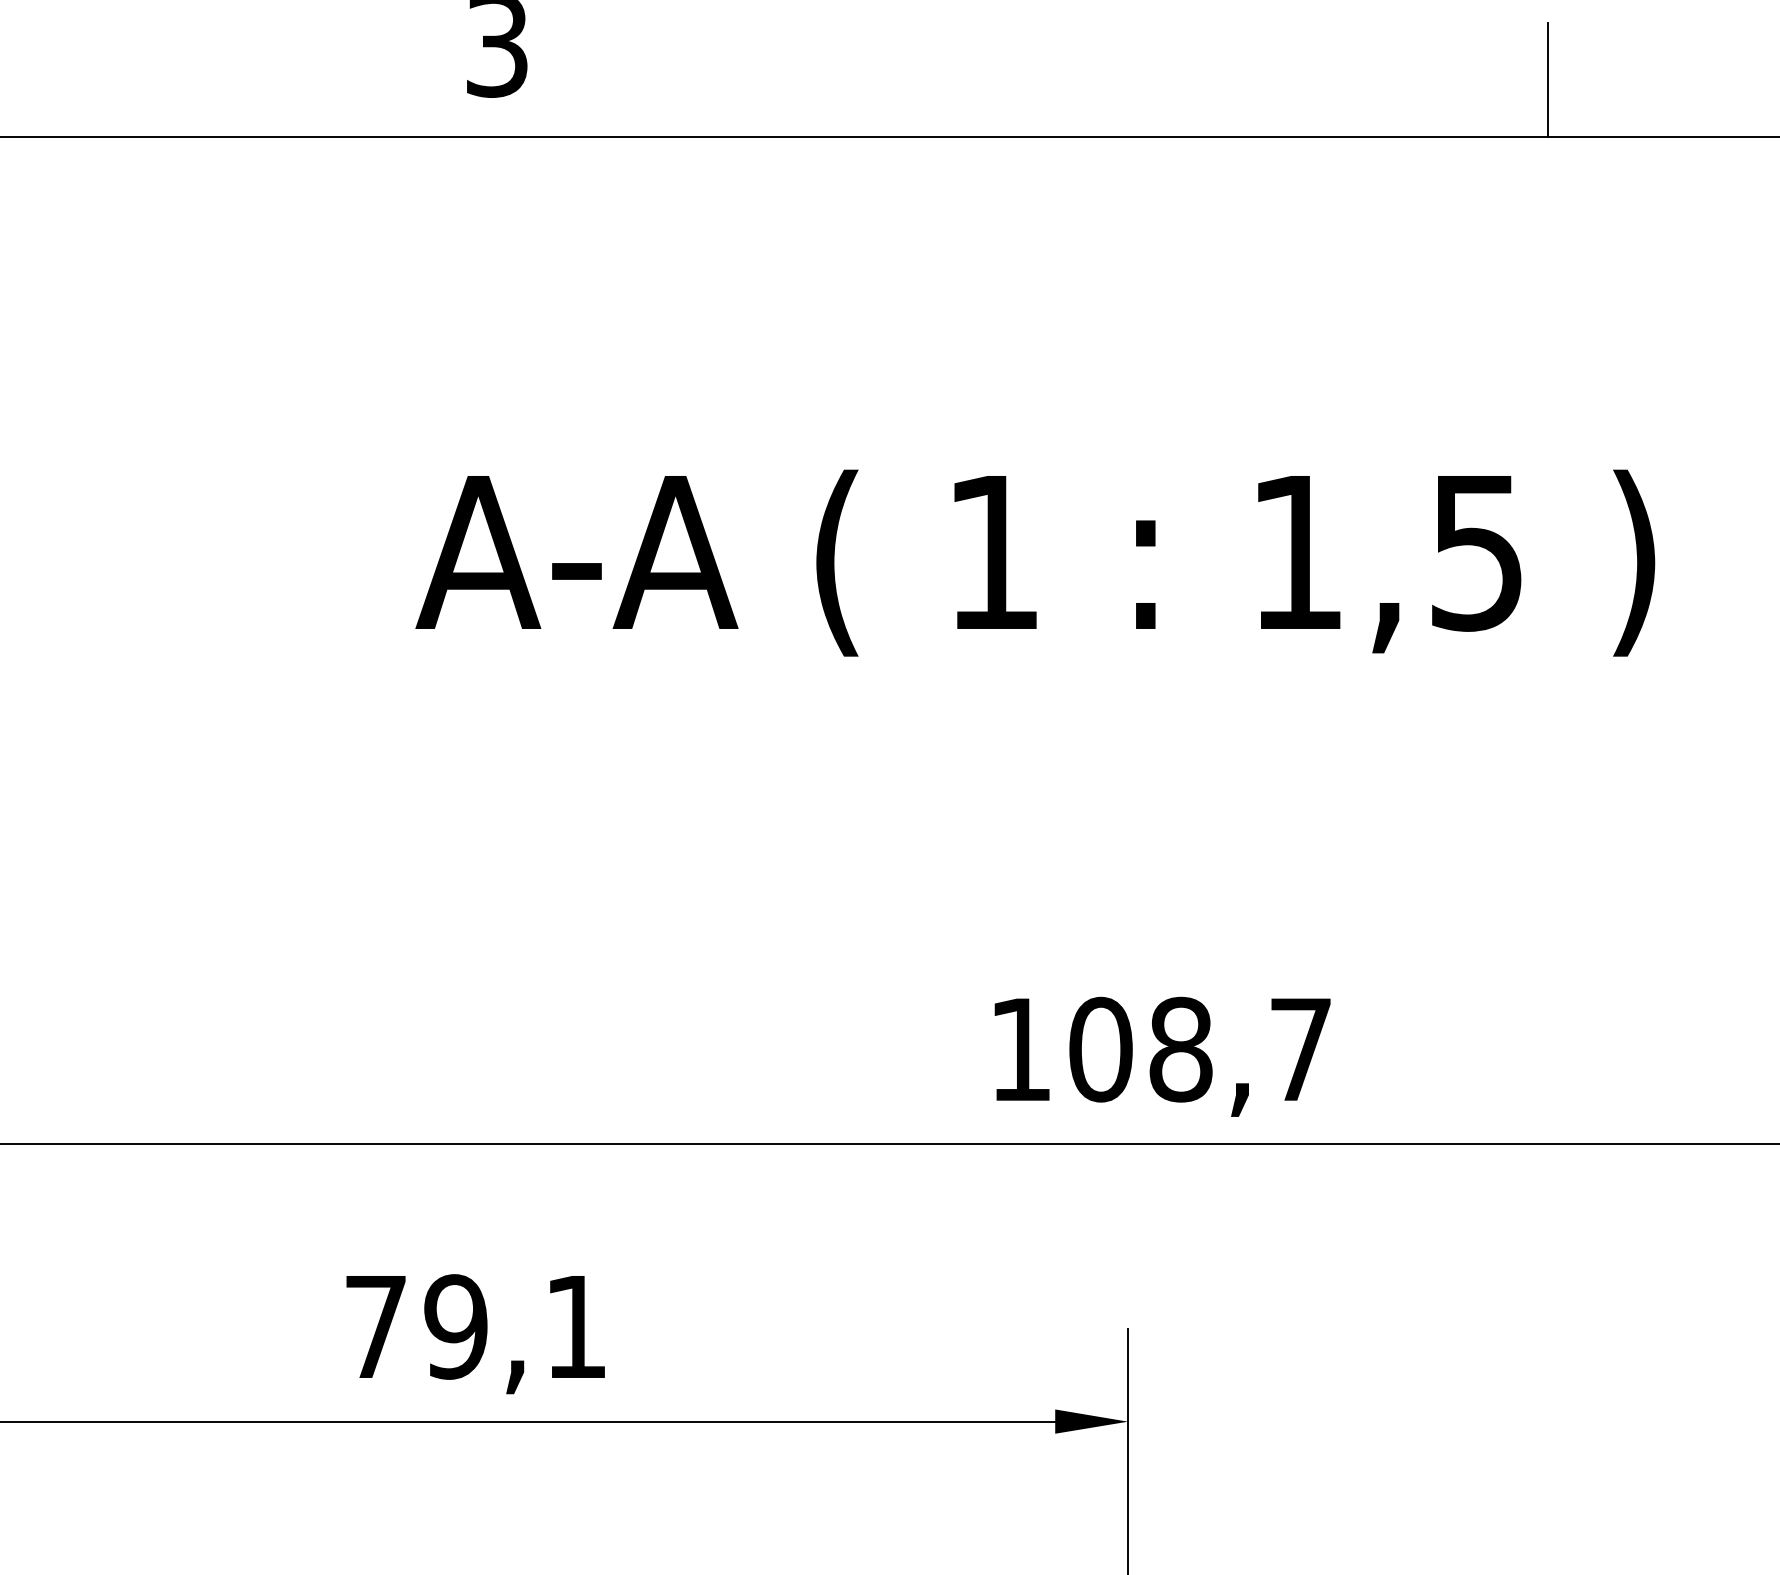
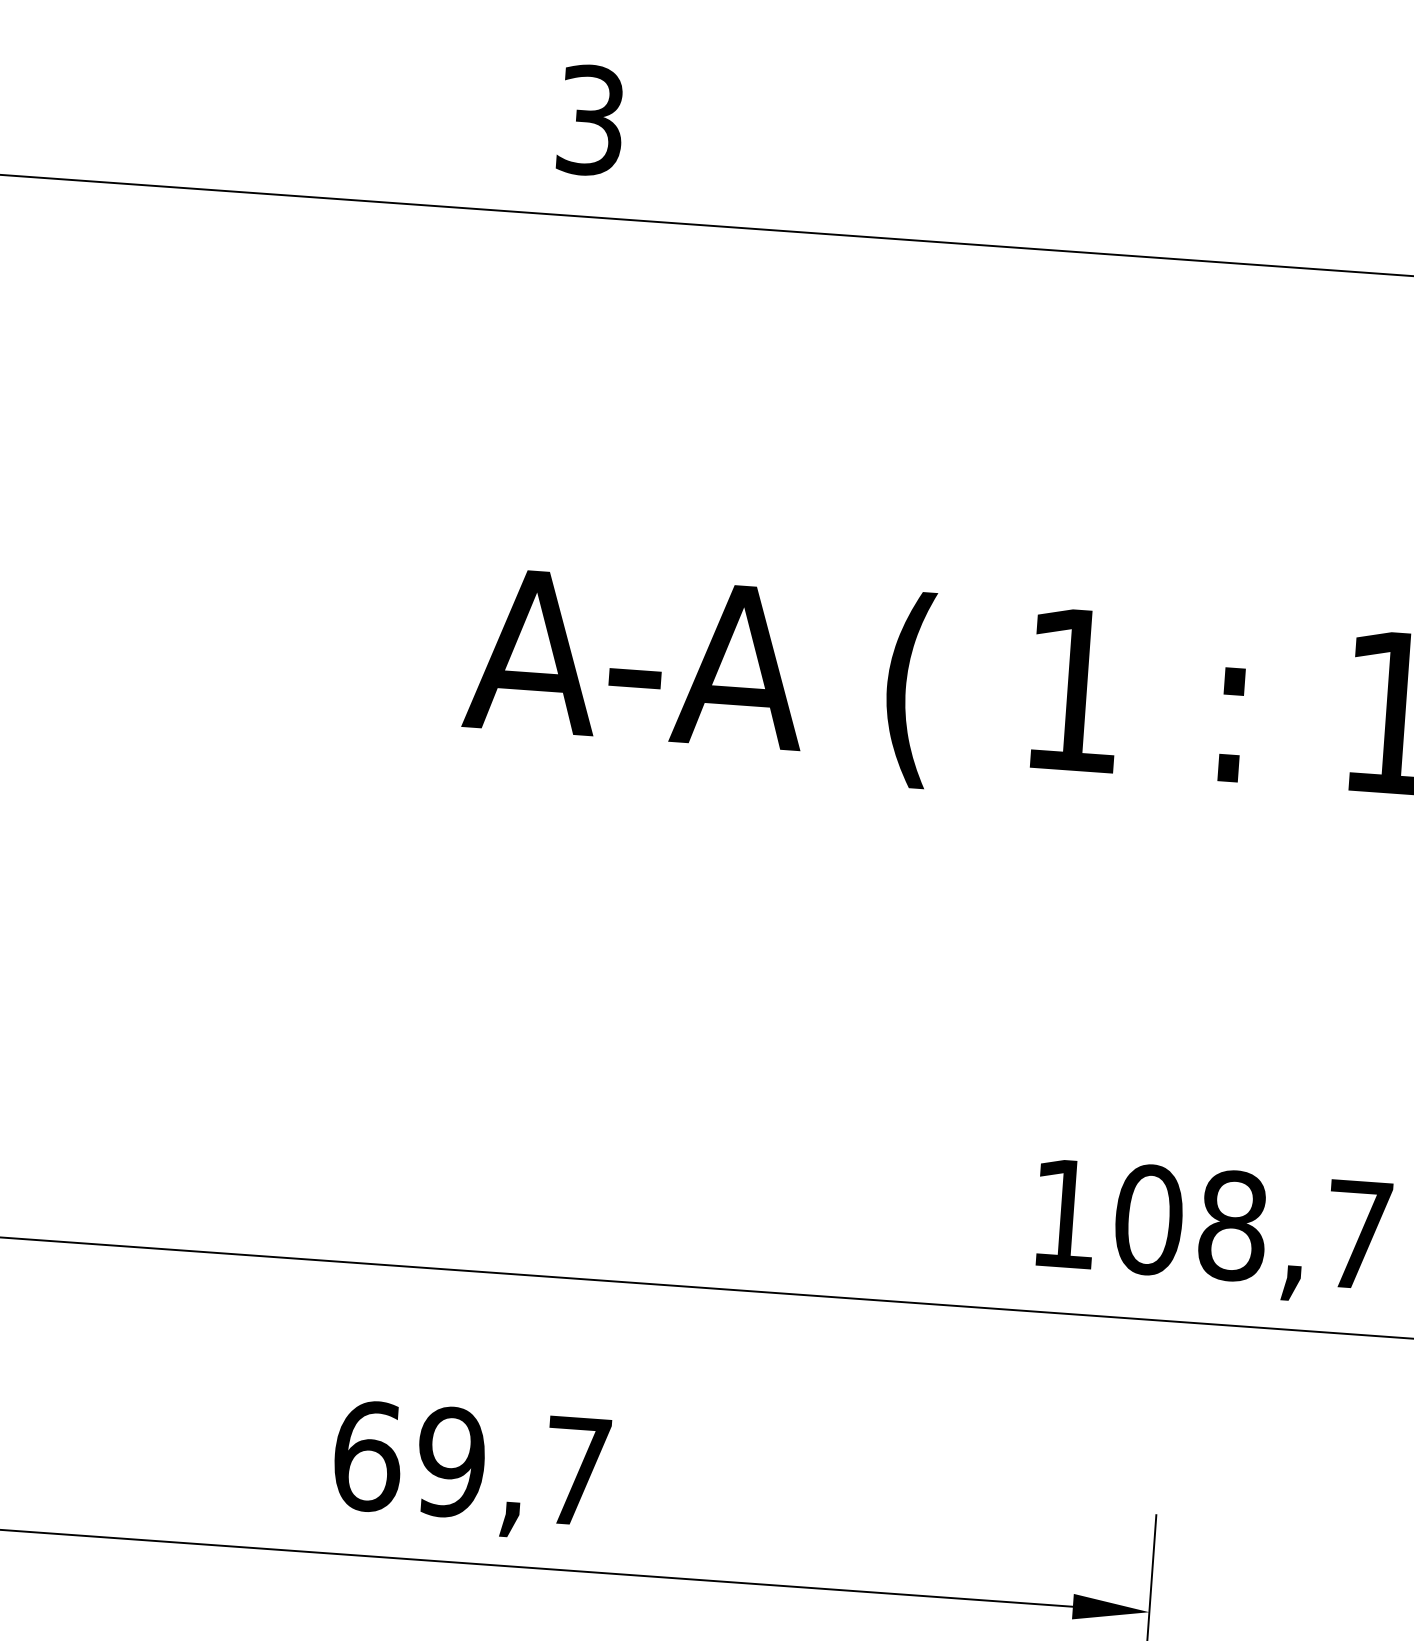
text: (475, 1326) -> (471, 1463), 79,1 -> 69,7

